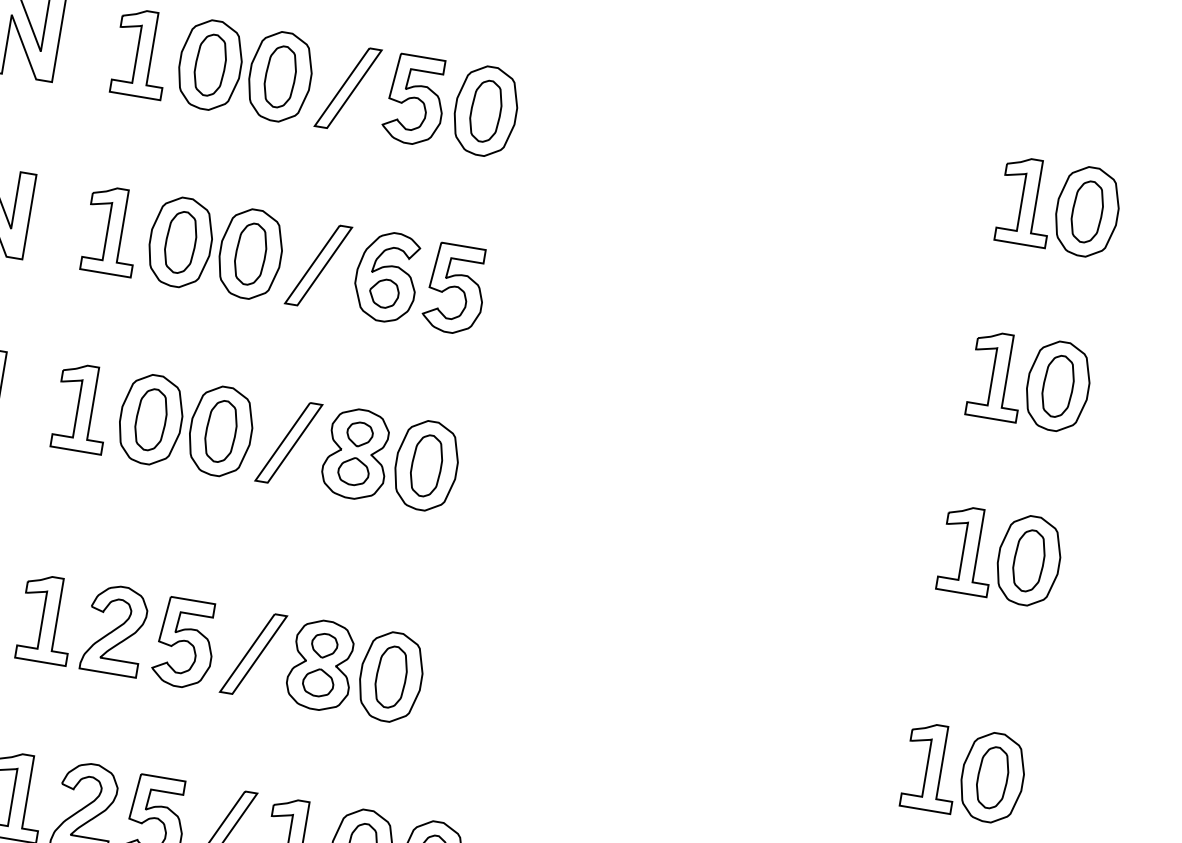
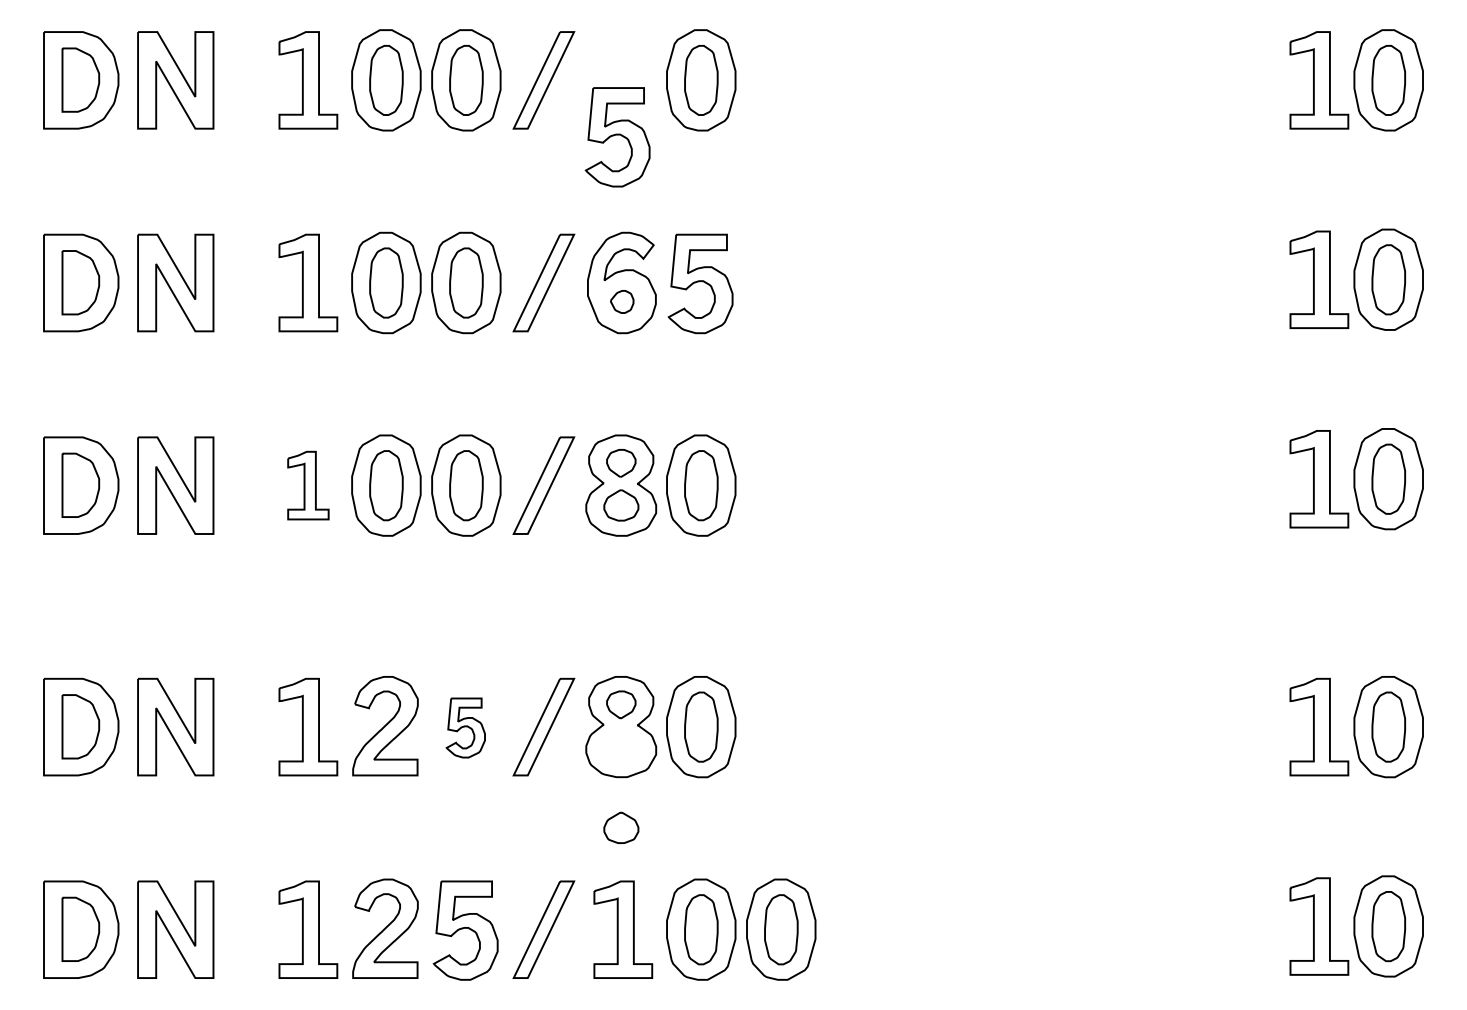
part: (415, 100) -> (617, 137), moved
part: (384, 293) -> (622, 301), size x0.7
part: (82, 408) -> (308, 485), size x0.7
part: (184, 642) -> (465, 727), size x0.6
part: (318, 682) -> (621, 827), moved

